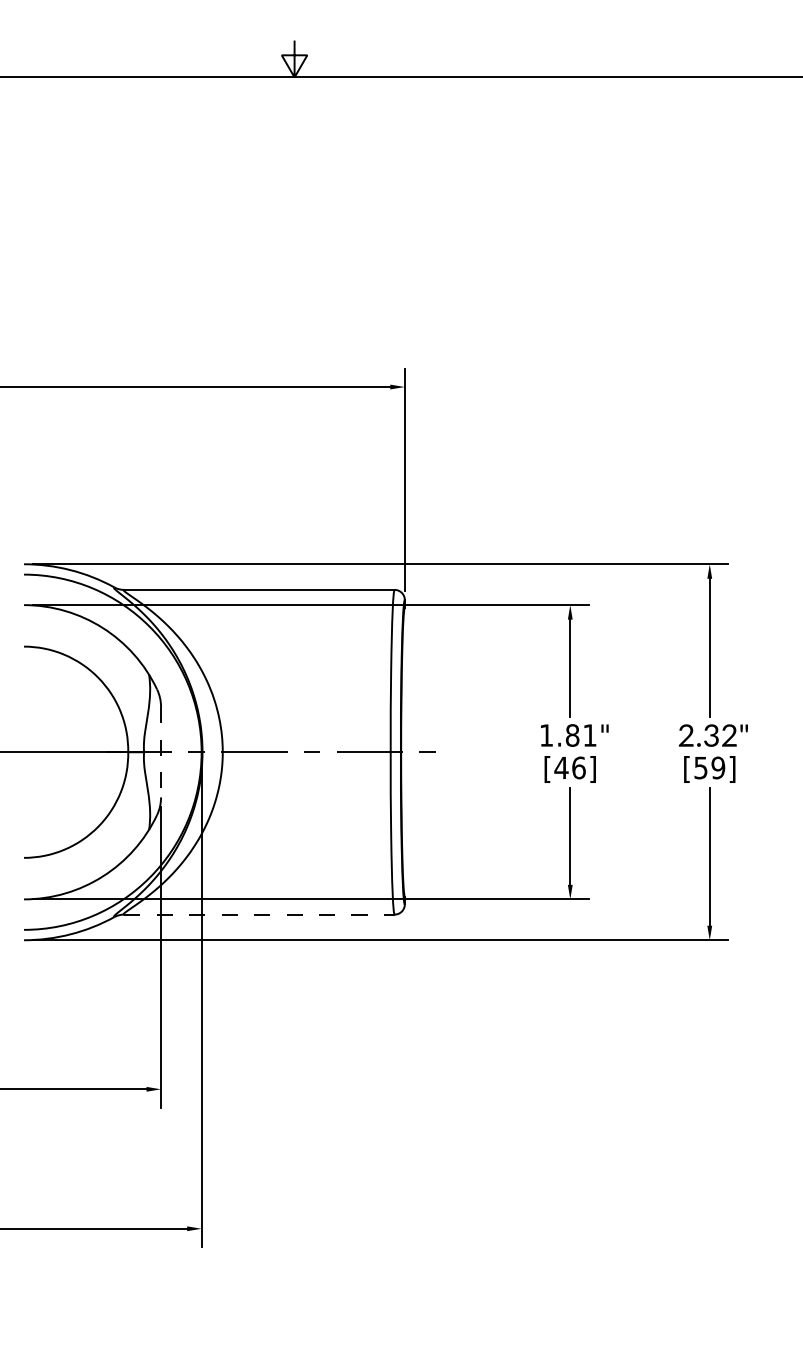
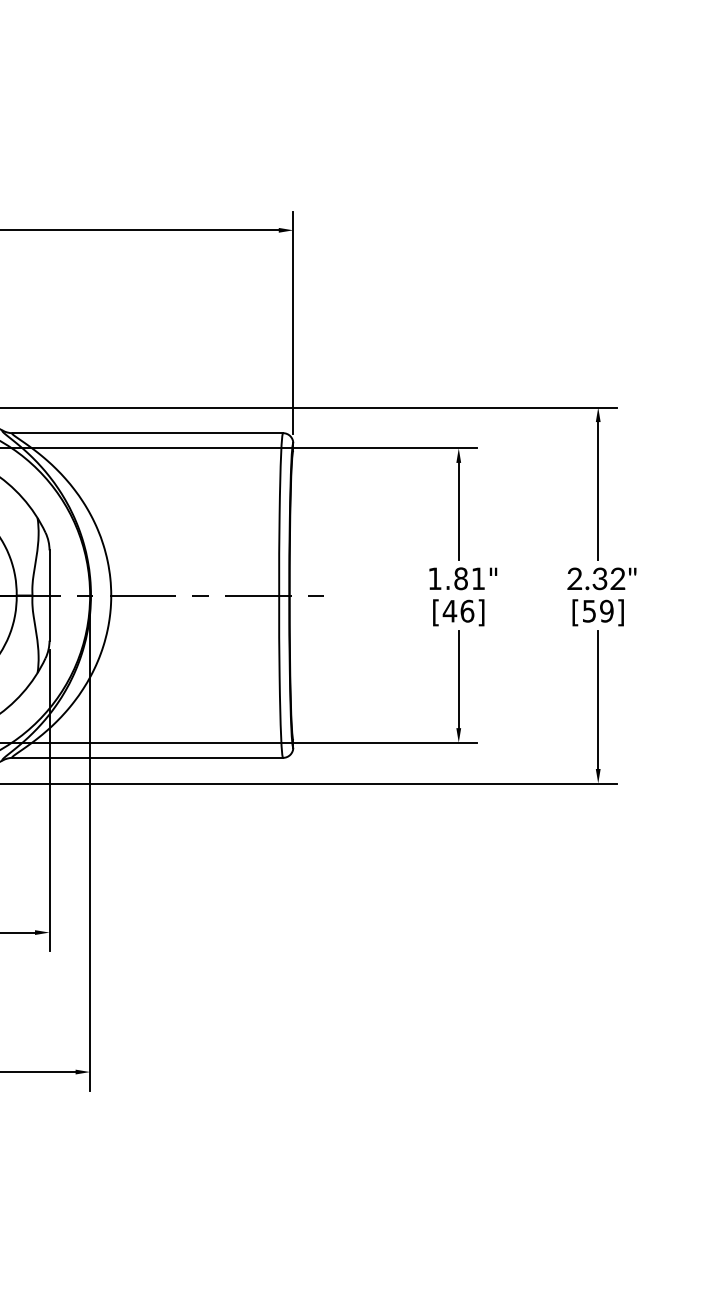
line: (161, 752) -> (49, 595), dashed -> solid
line: (259, 914) -> (147, 757), dashed -> solid

